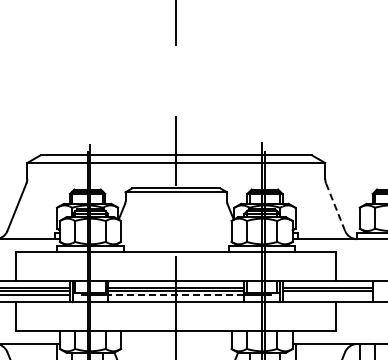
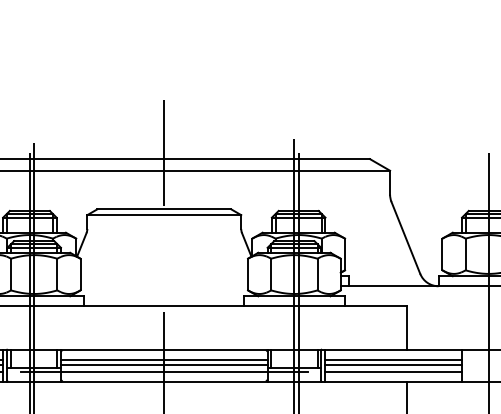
line: (335, 207) -> (405, 238), dashed -> solid
line: (175, 295) -> (163, 371), dashed -> solid
line: (327, 295) -> (393, 371), added

